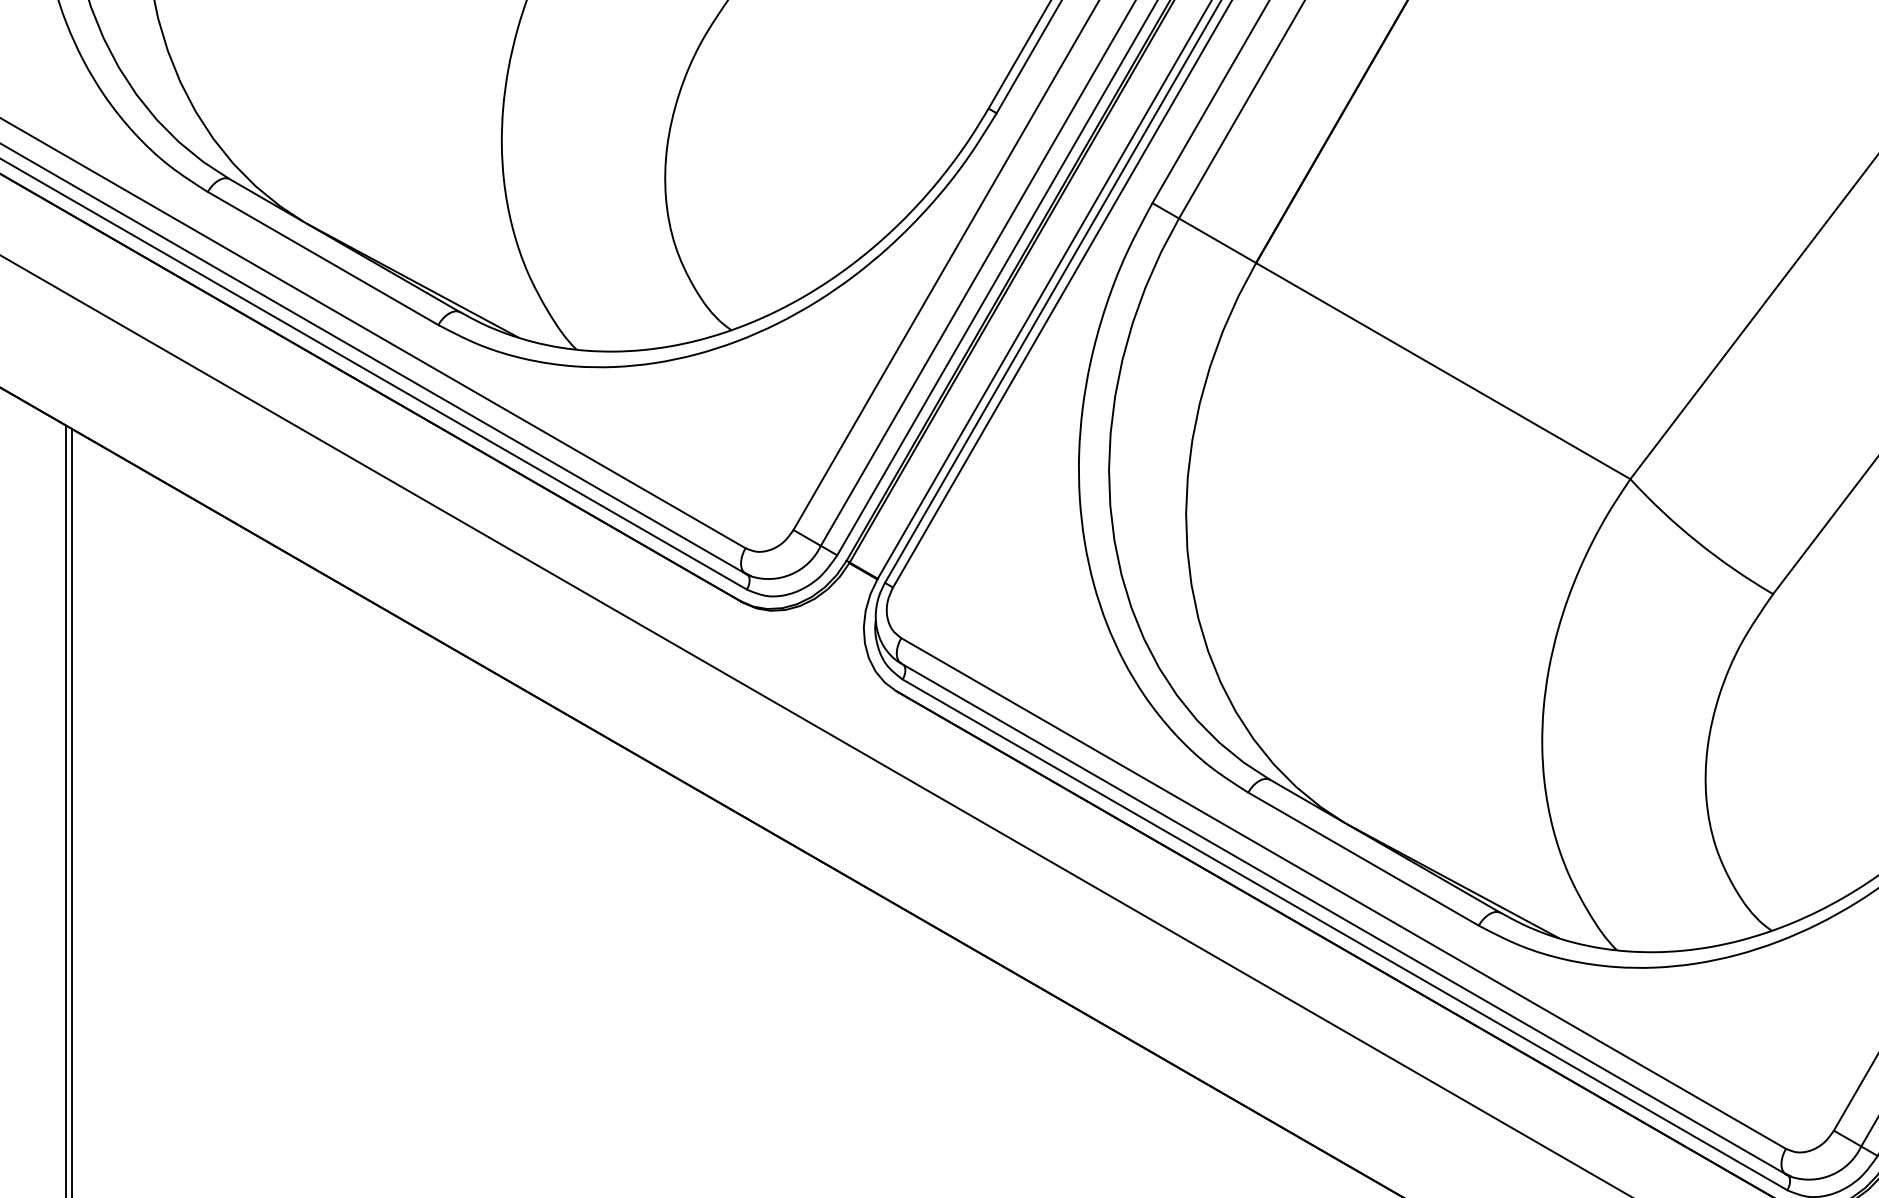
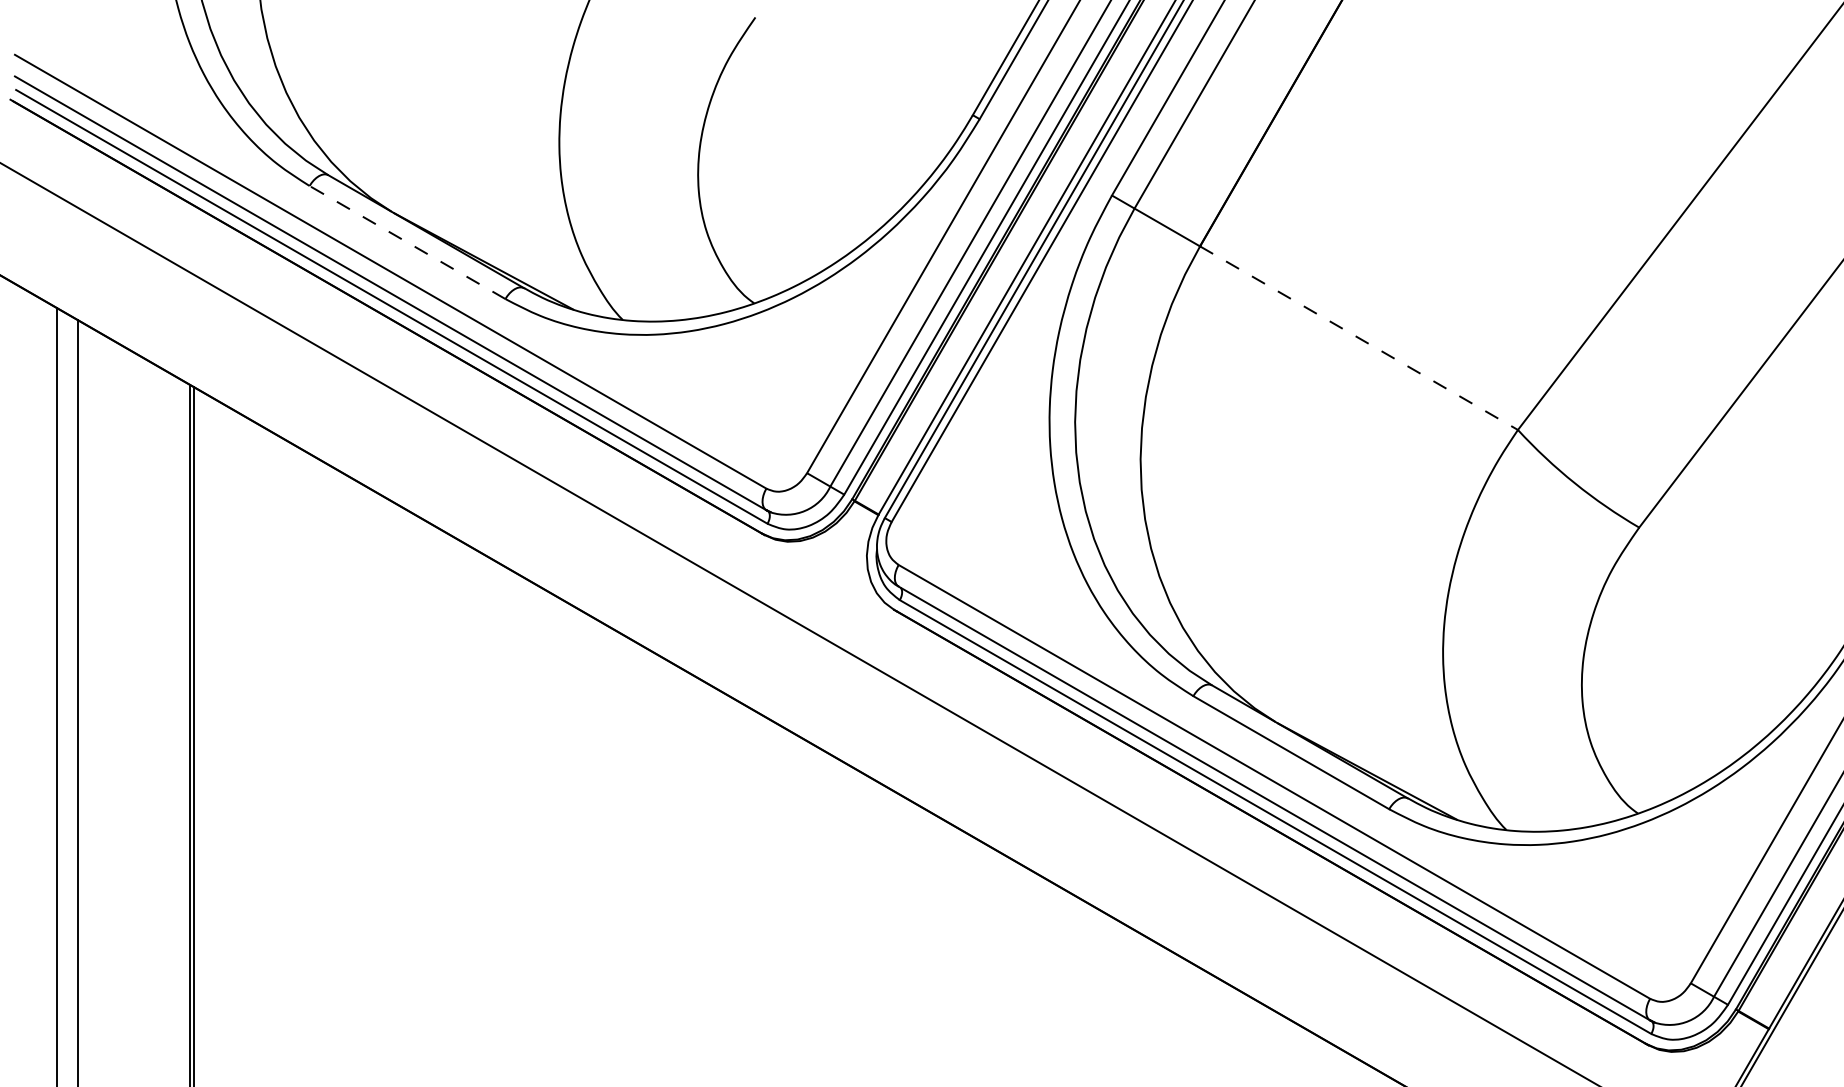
line: (323, 258) -> (407, 242), solid -> dashed
line: (1443, 371) -> (1359, 338), solid -> dashed

